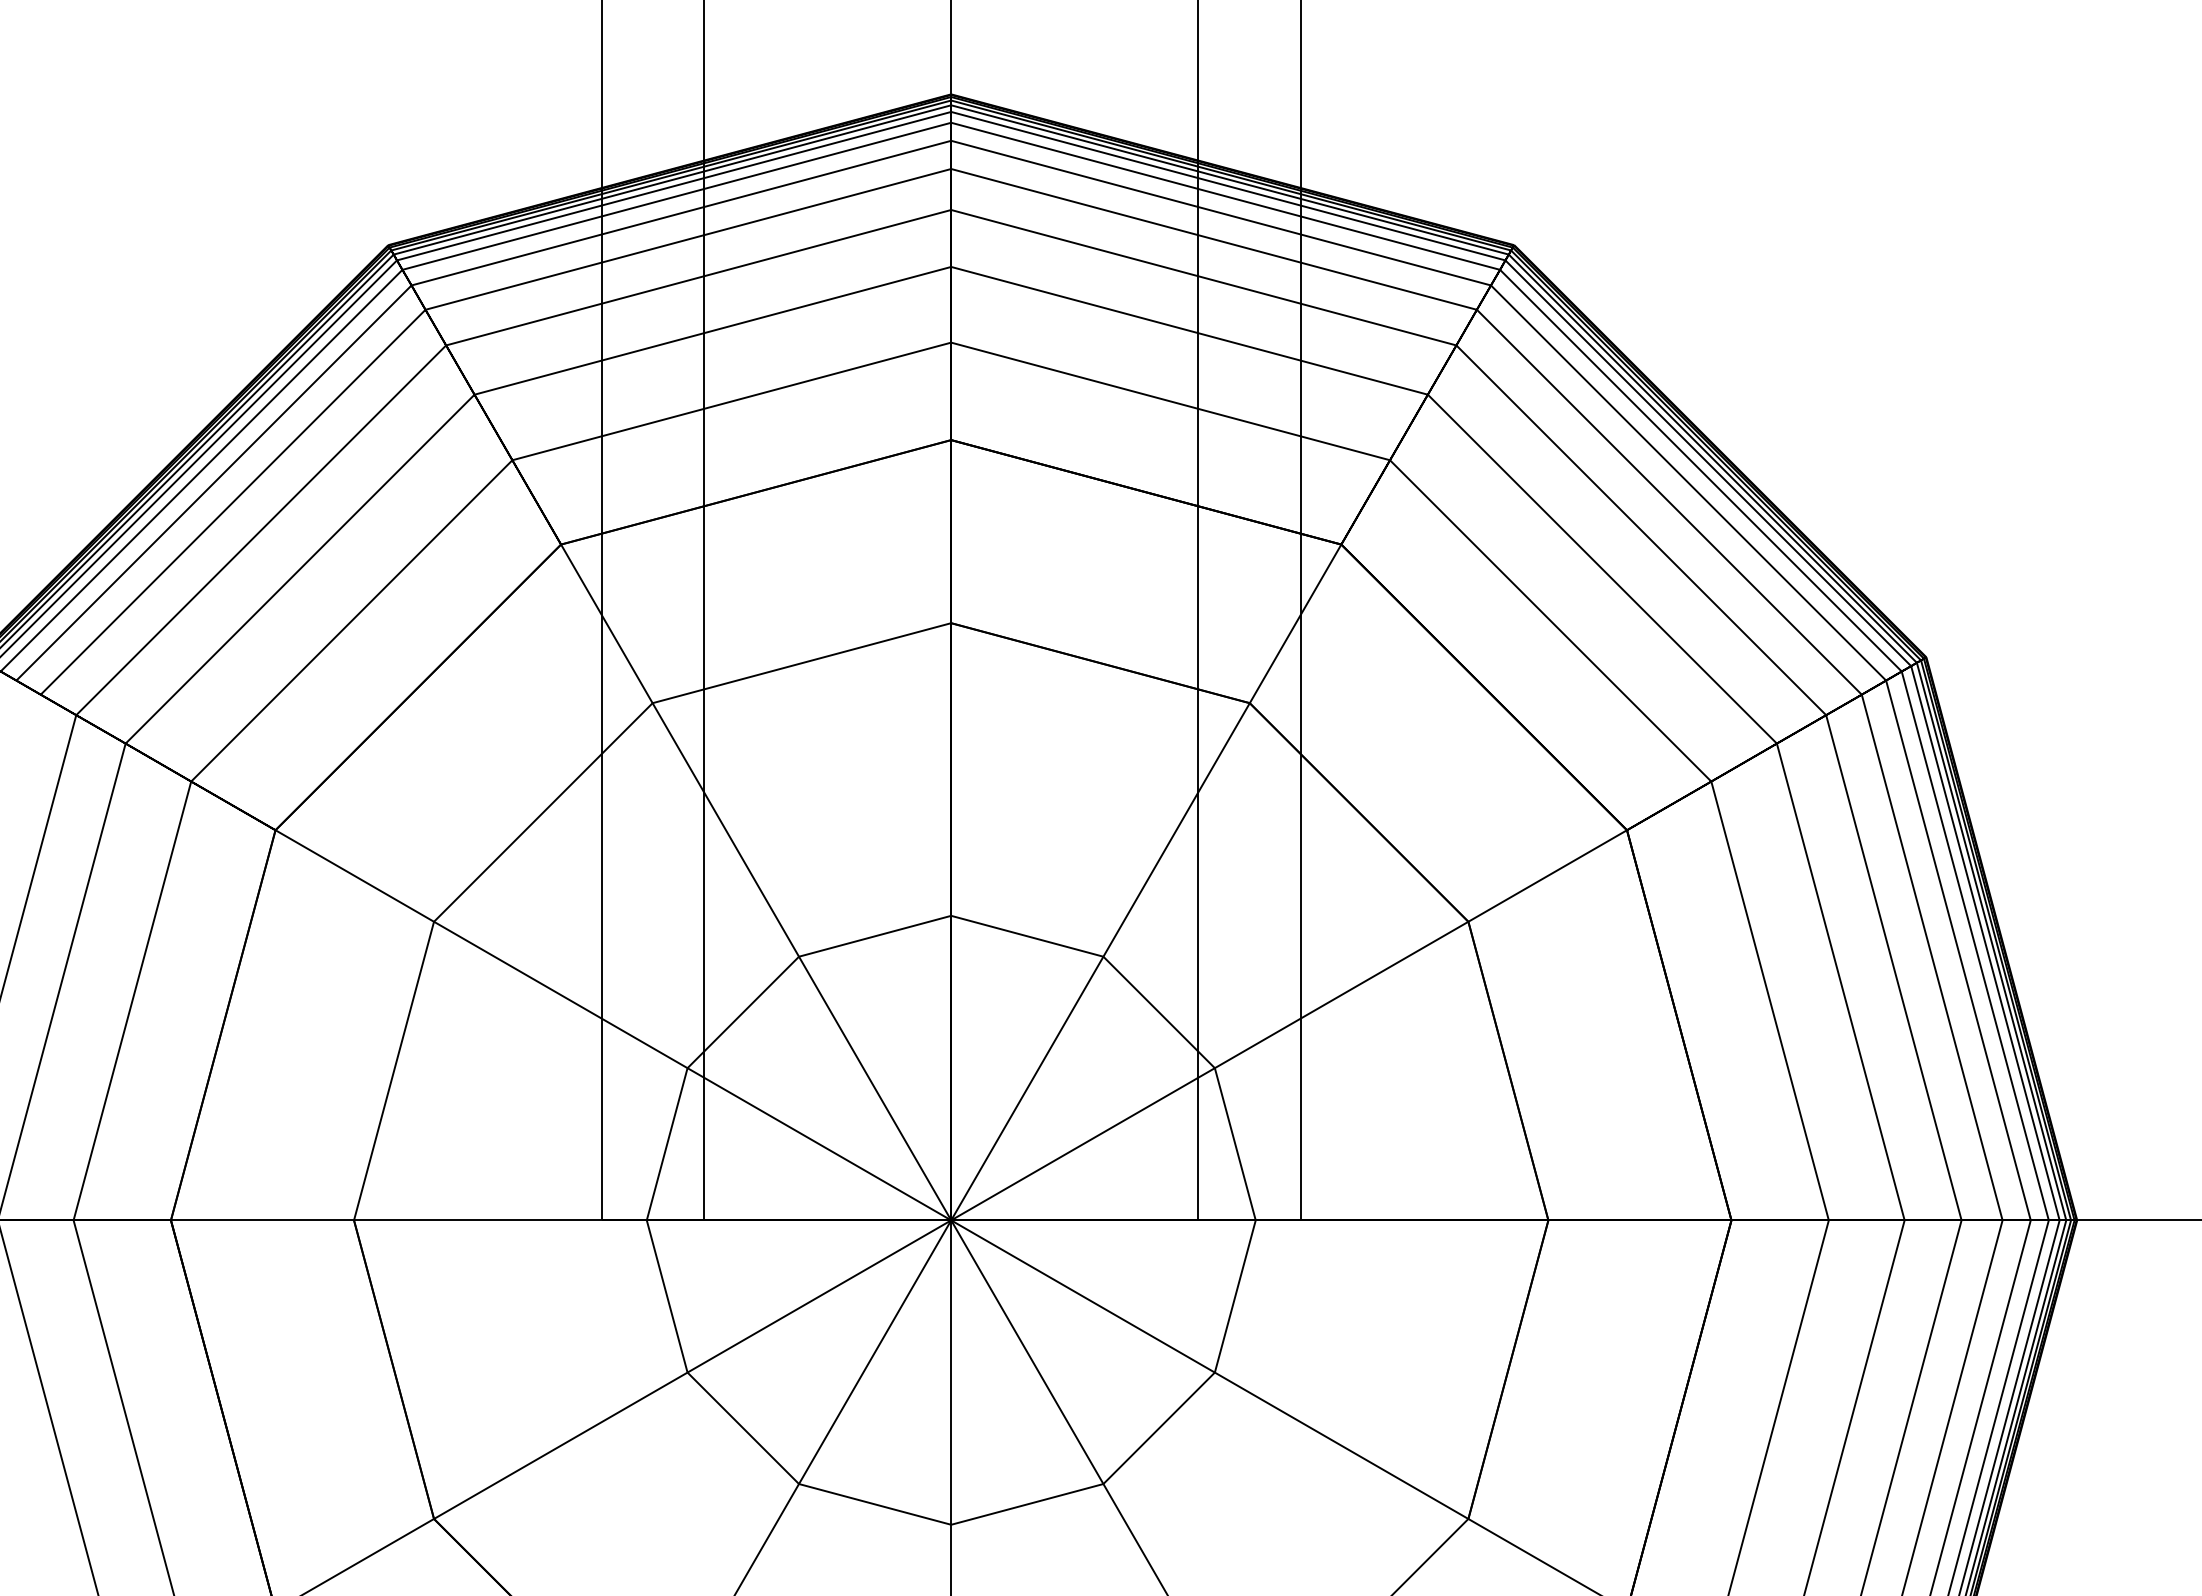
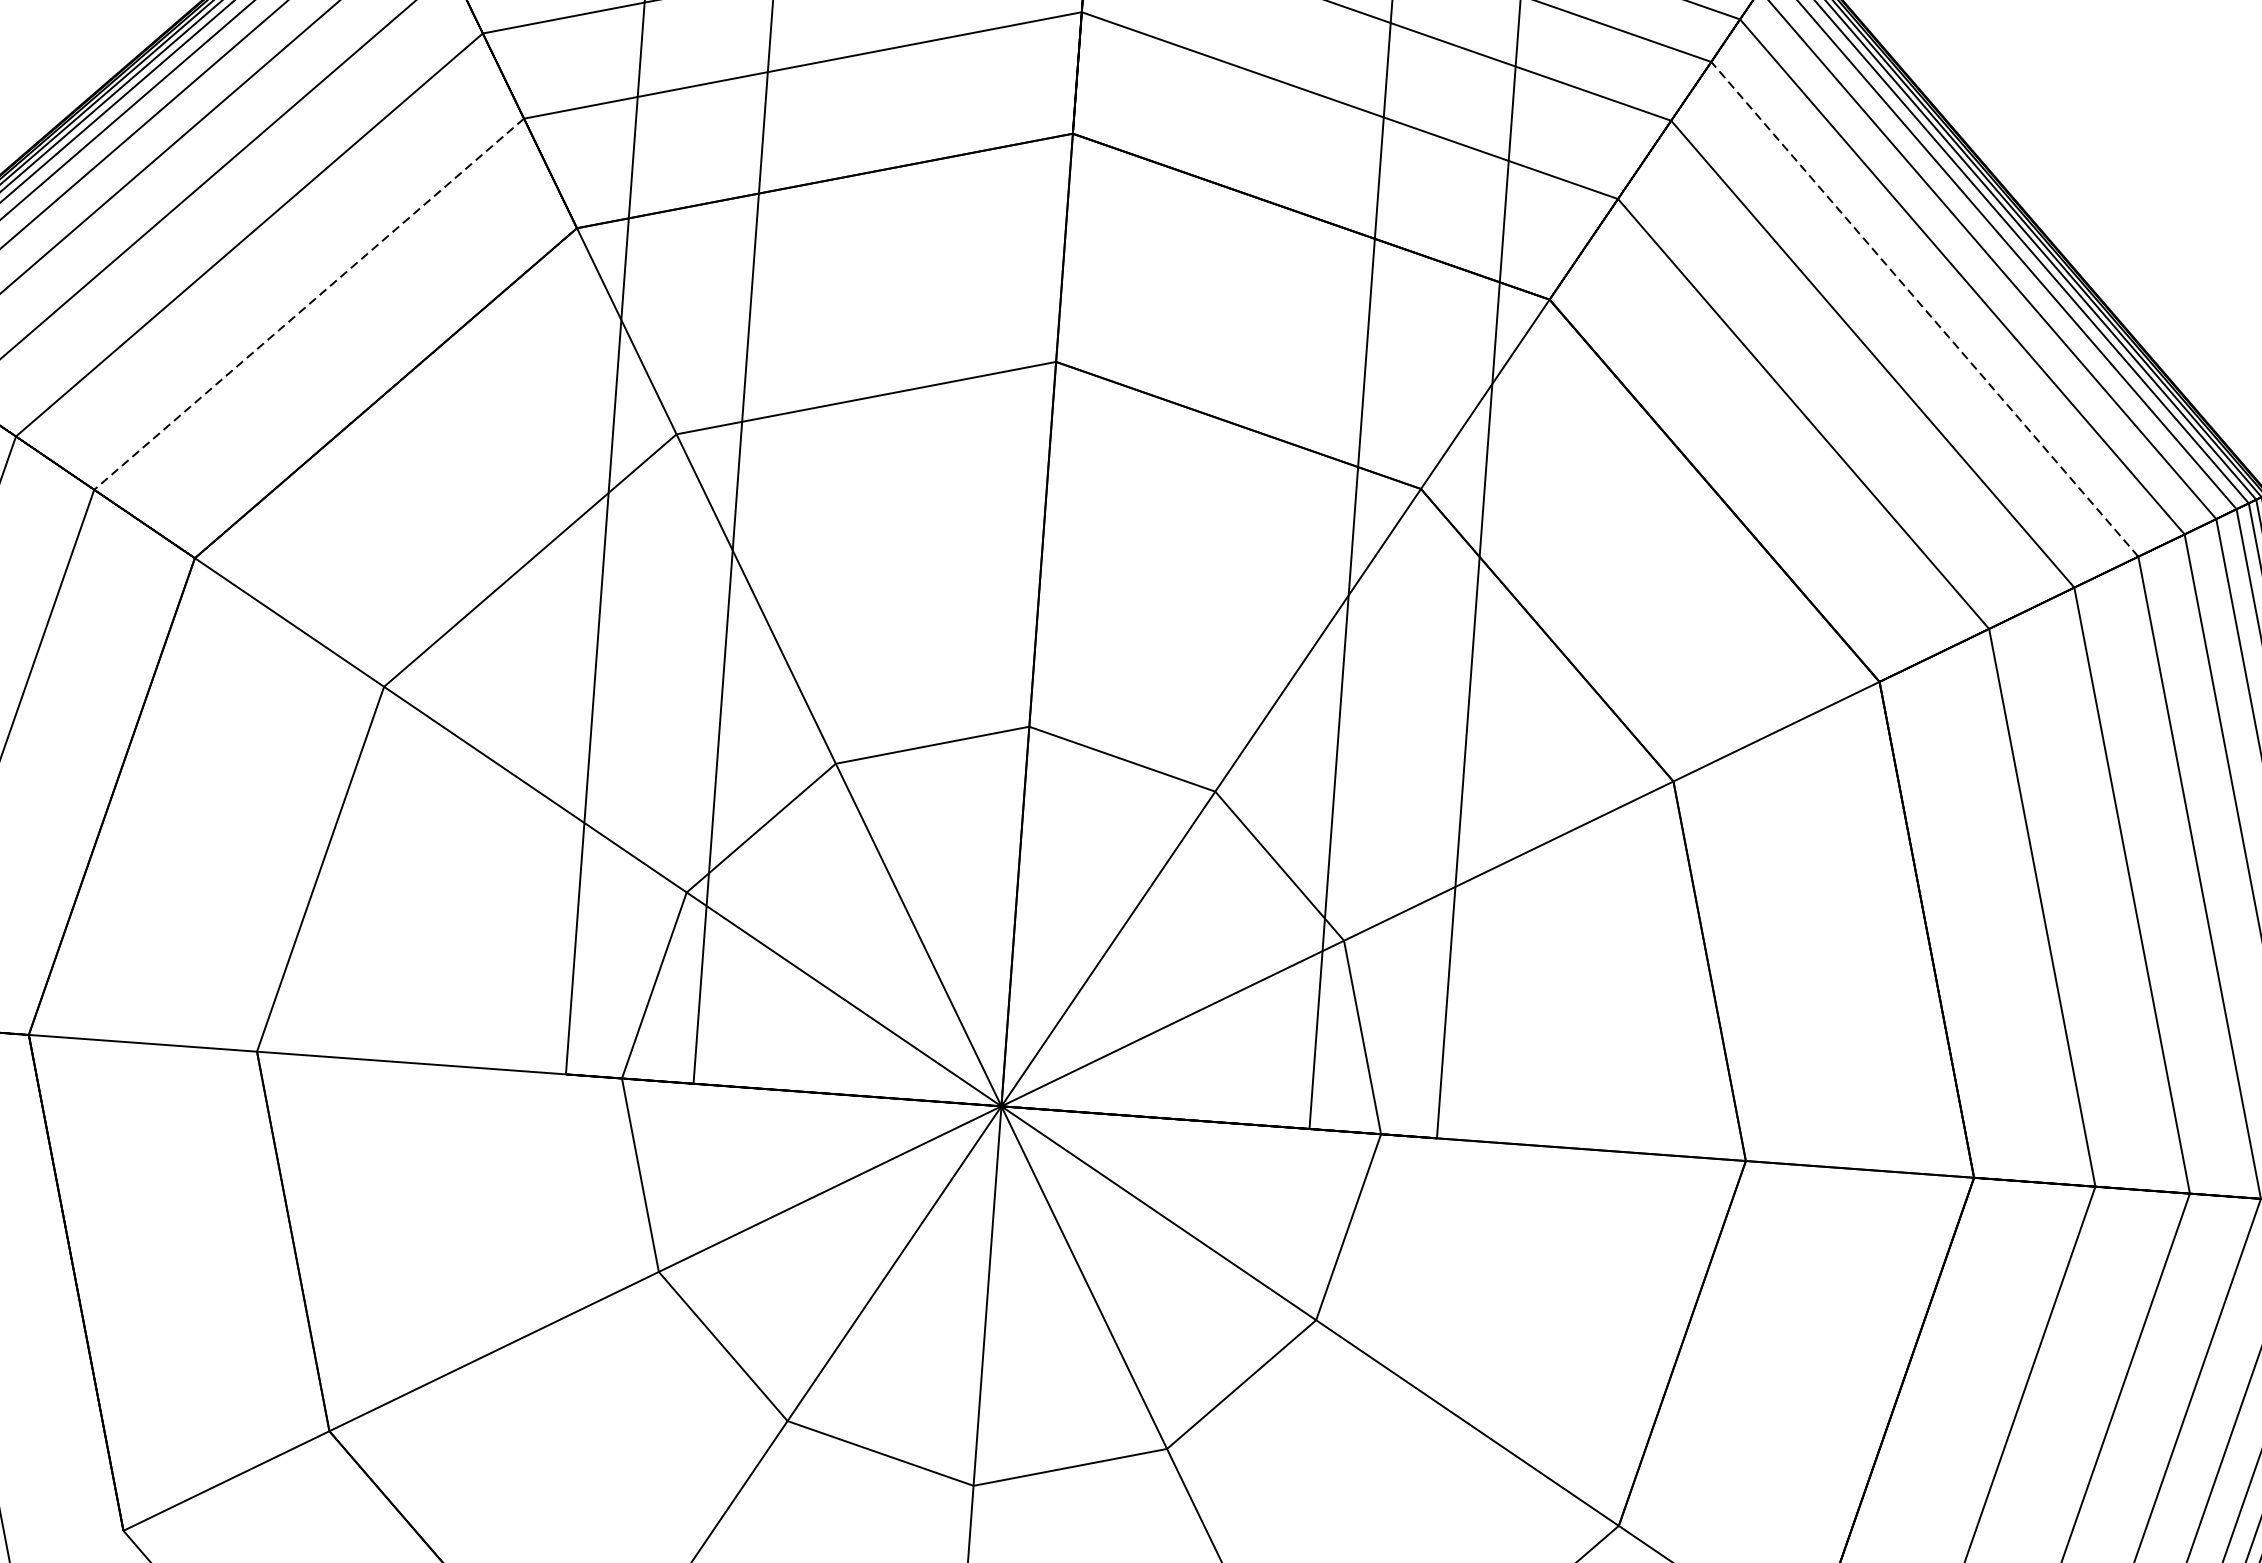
line: (1640, 529) -> (1923, 308), solid -> dashed
line: (351, 621) -> (308, 304), solid -> dashed

